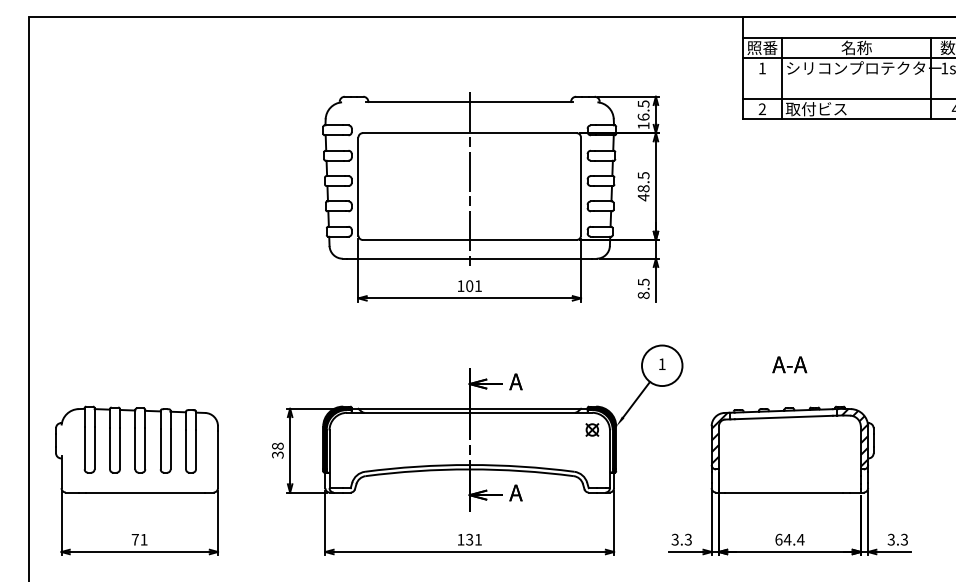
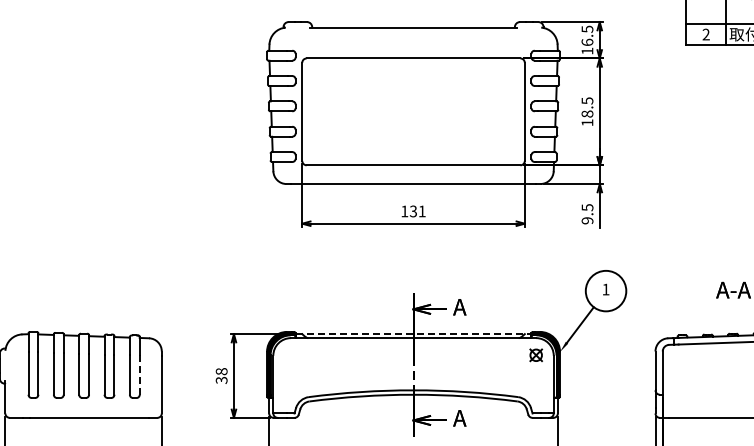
line: (469, 180) -> (413, 105), removed
text: (643, 197) -> (587, 122), 48.5 -> 18.5
text: (469, 285) -> (413, 210), 101 -> 131
text: (643, 295) -> (587, 220), 8.5 -> 9.5
line: (469, 408) -> (413, 333), solid -> dashed
hatch: (719, 440) -> (663, 365), removed
line: (195, 449) -> (139, 374), solid -> dashed

